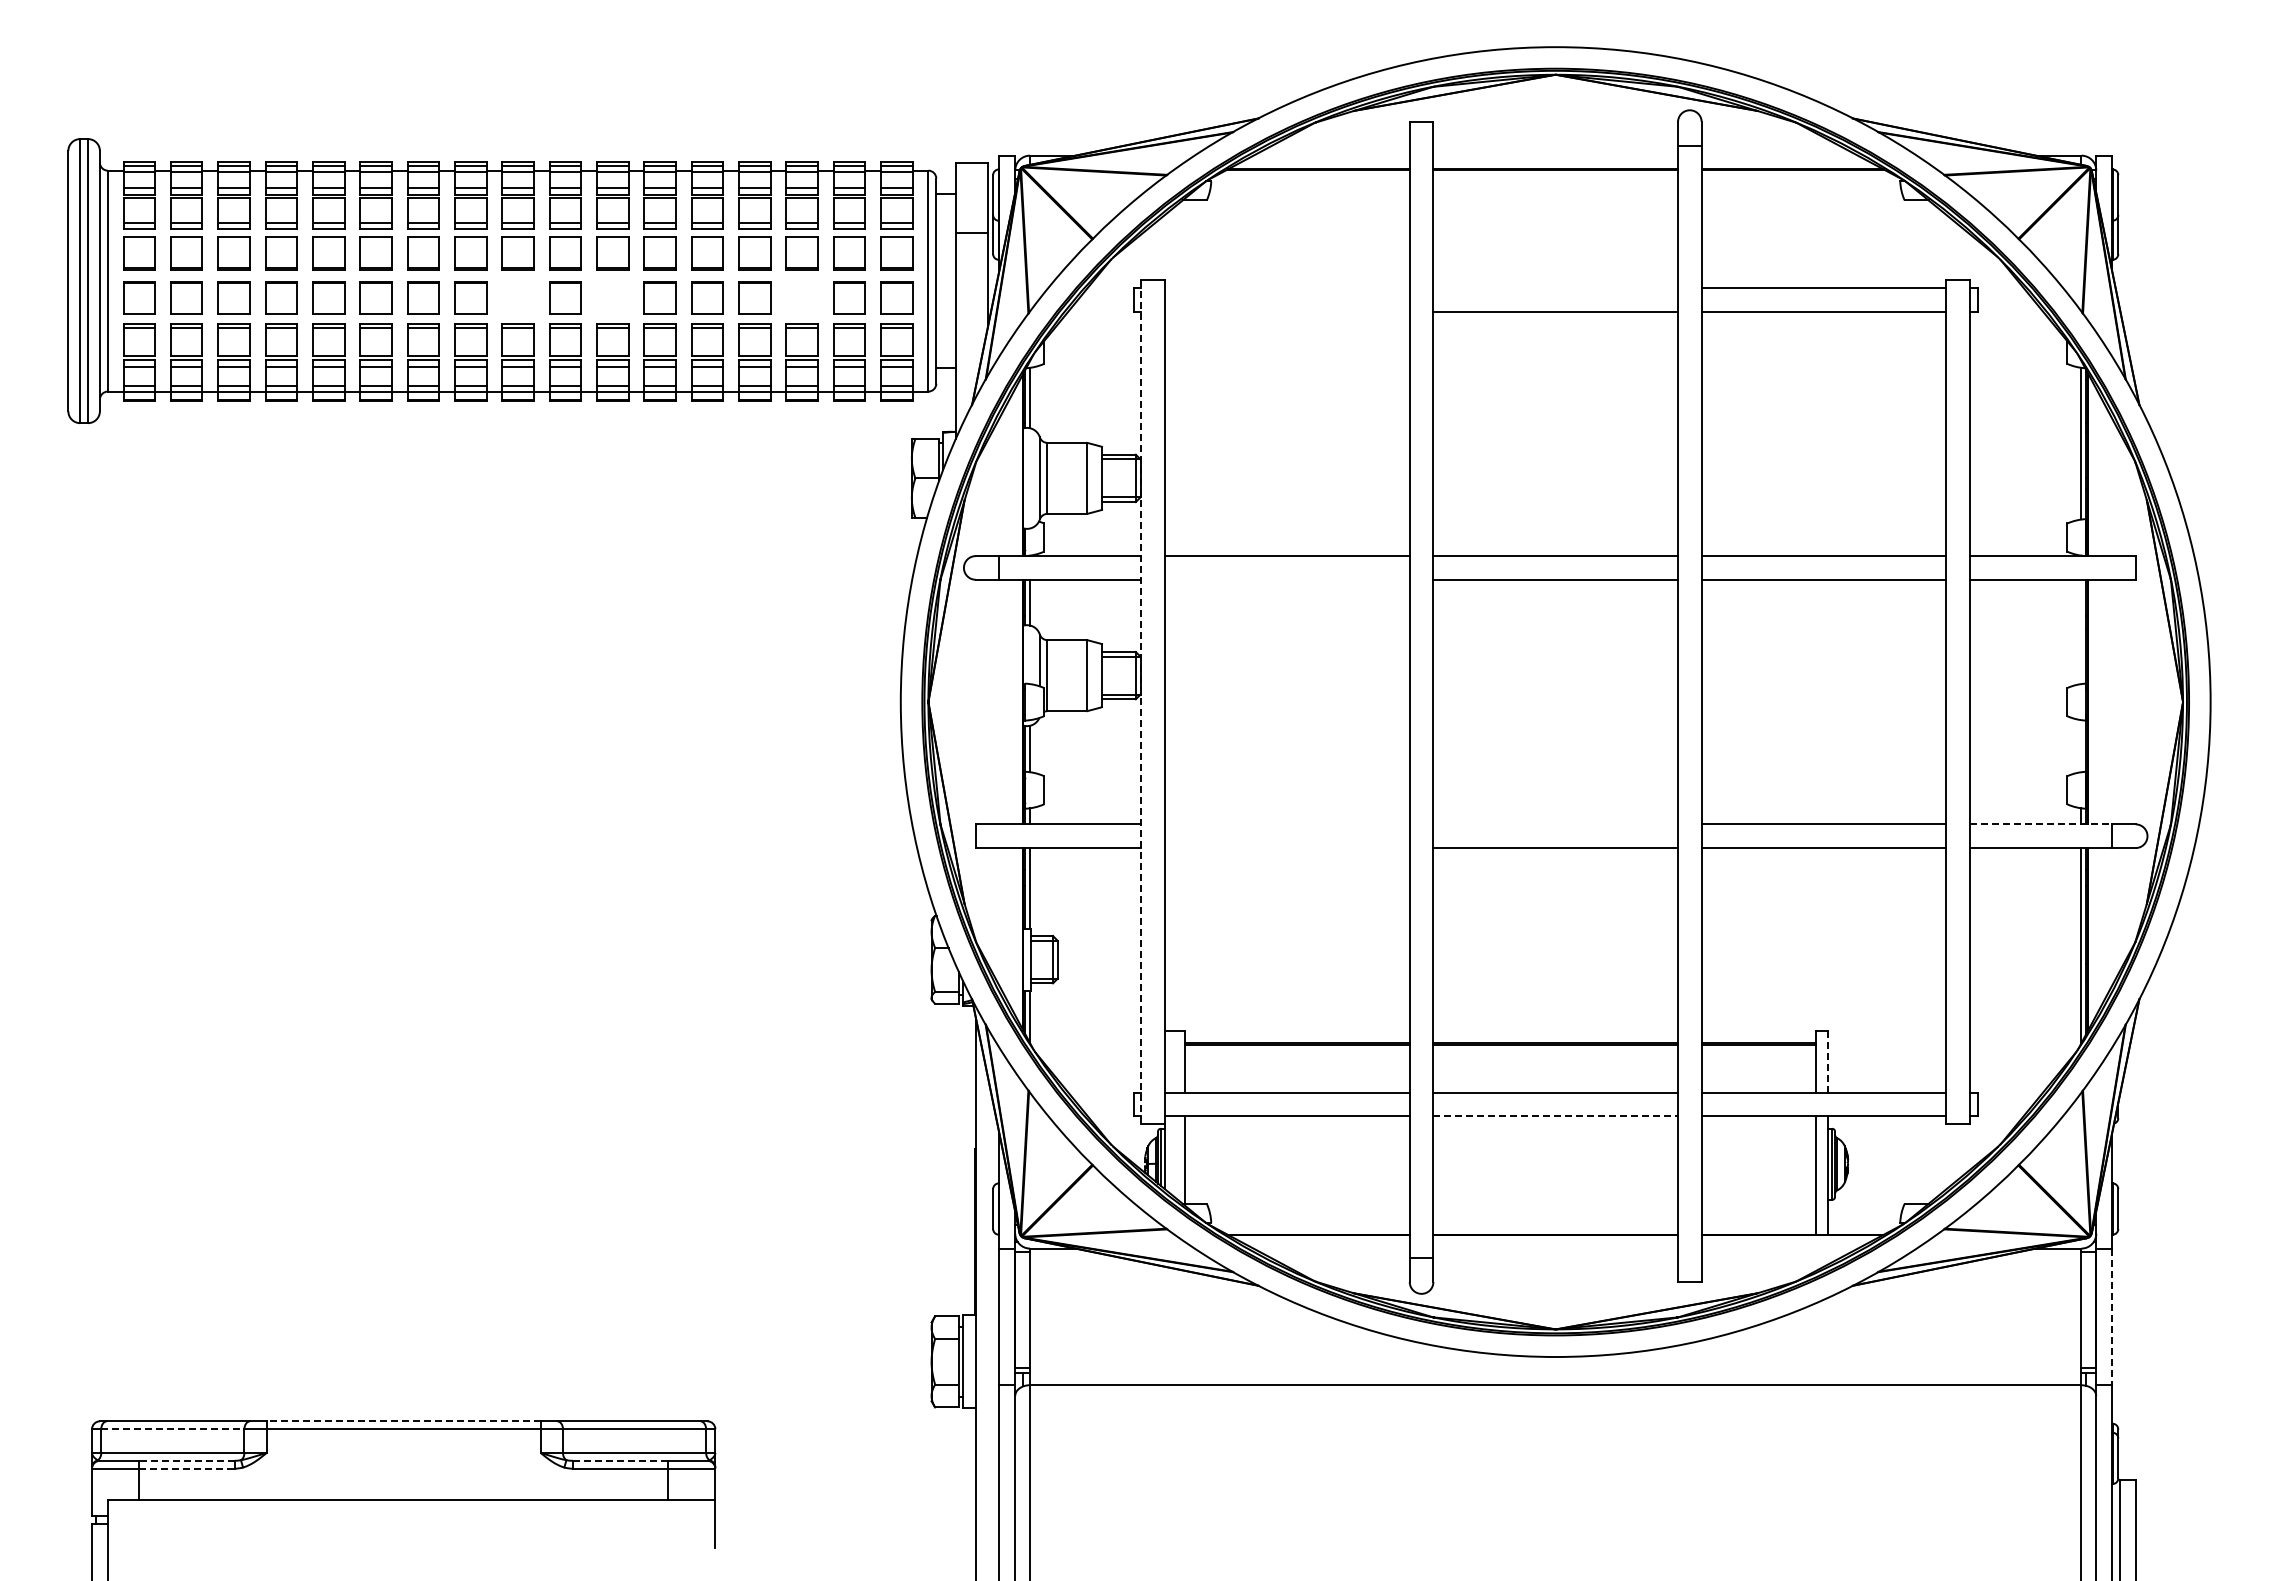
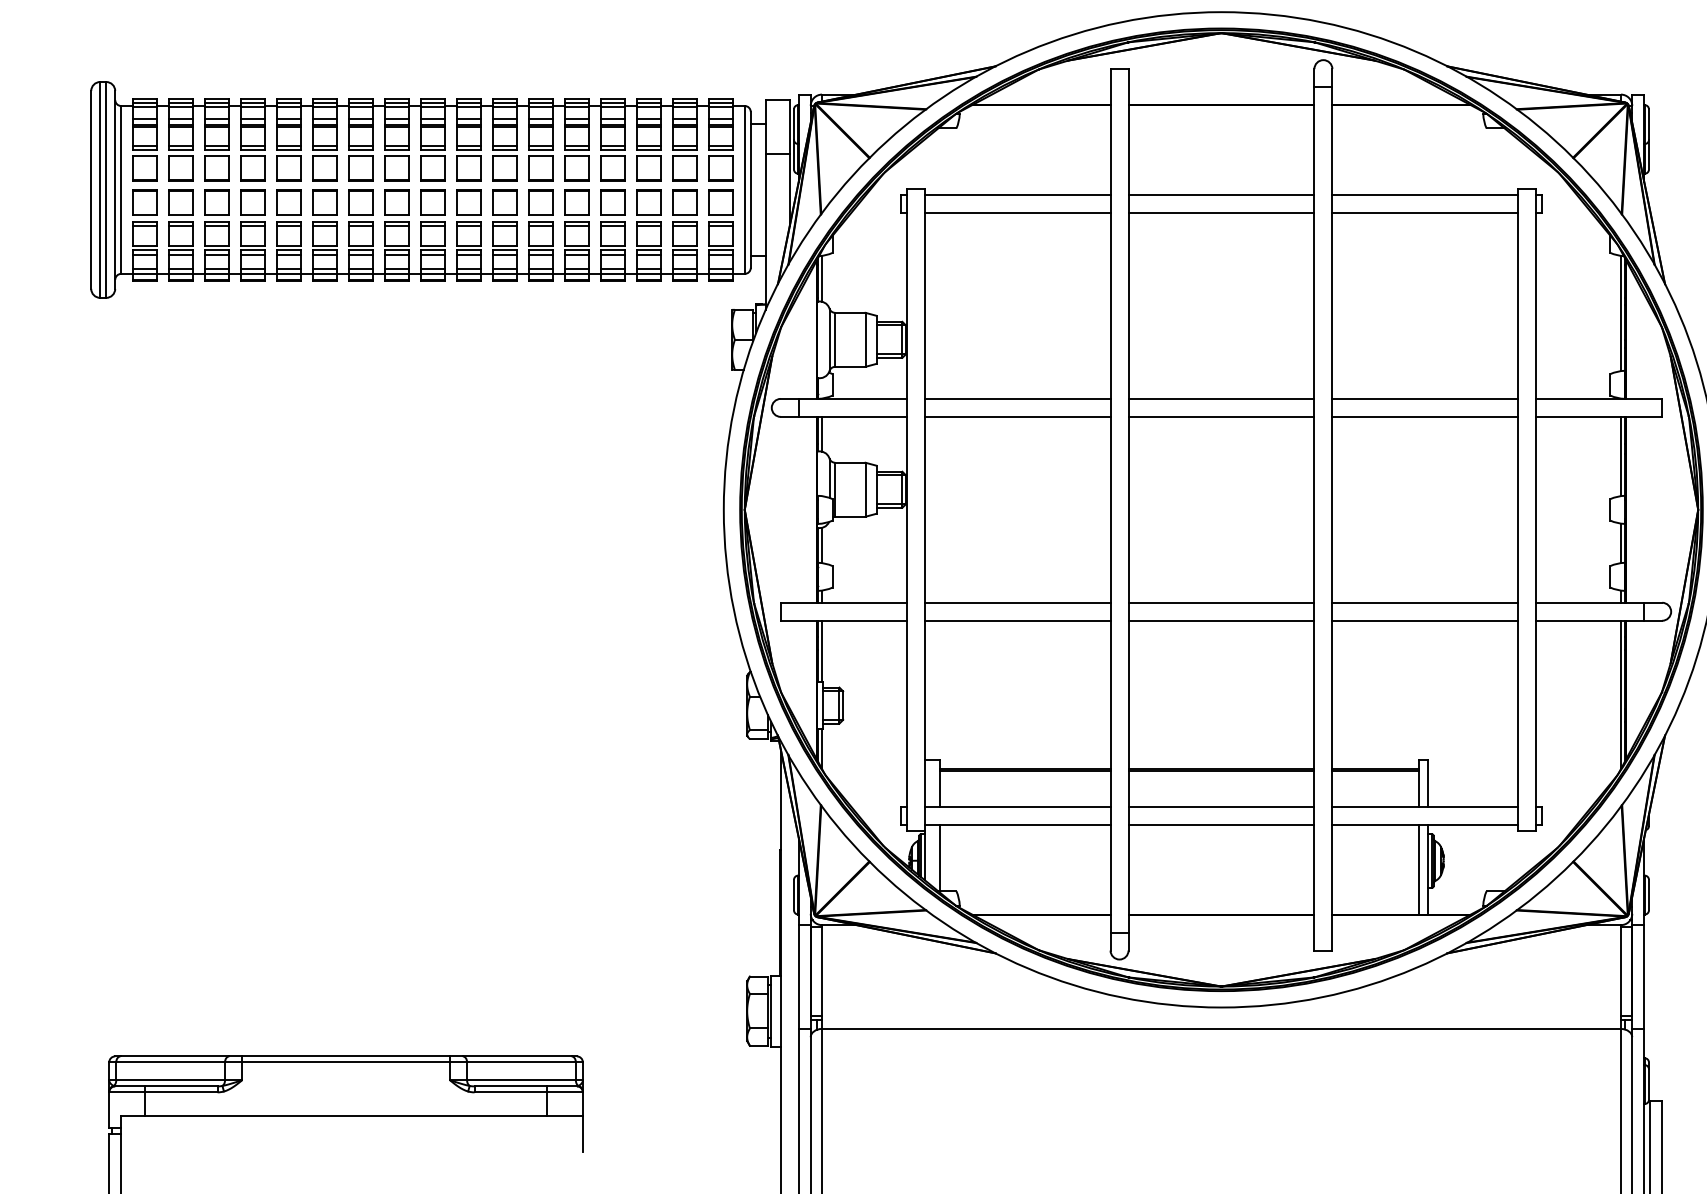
line: (1287, 287) -> (1017, 194), added
line: (1555, 287) -> (1221, 194), added
part: (517, 297) -> (432, 202), added
part: (612, 297) -> (504, 202), added
part: (801, 297) -> (648, 202), added
line: (1287, 311) -> (1017, 213), added
line: (1287, 579) -> (1017, 416), added
line: (2081, 631) -> (1621, 456), added
line: (1141, 702) -> (906, 510), dashed -> solid
line: (2081, 746) -> (1621, 543), added
line: (1287, 824) -> (1017, 602), added
line: (1555, 824) -> (1221, 602), added
line: (2041, 824) -> (1590, 602), dashed -> solid
line: (1287, 848) -> (1017, 621), added
line: (1827, 1061) -> (1428, 782), dashed -> solid
line: (1556, 1116) -> (1222, 824), dashed -> solid
line: (2111, 1317) -> (1643, 977), dashed -> solid
line: (403, 1421) -> (345, 1056), dashed -> solid
line: (172, 1429) -> (170, 1062), dashed -> solid
line: (187, 1460) -> (181, 1086), dashed -> solid
line: (620, 1460) -> (510, 1086), dashed -> solid
line: (187, 1468) -> (181, 1092), dashed -> solid

